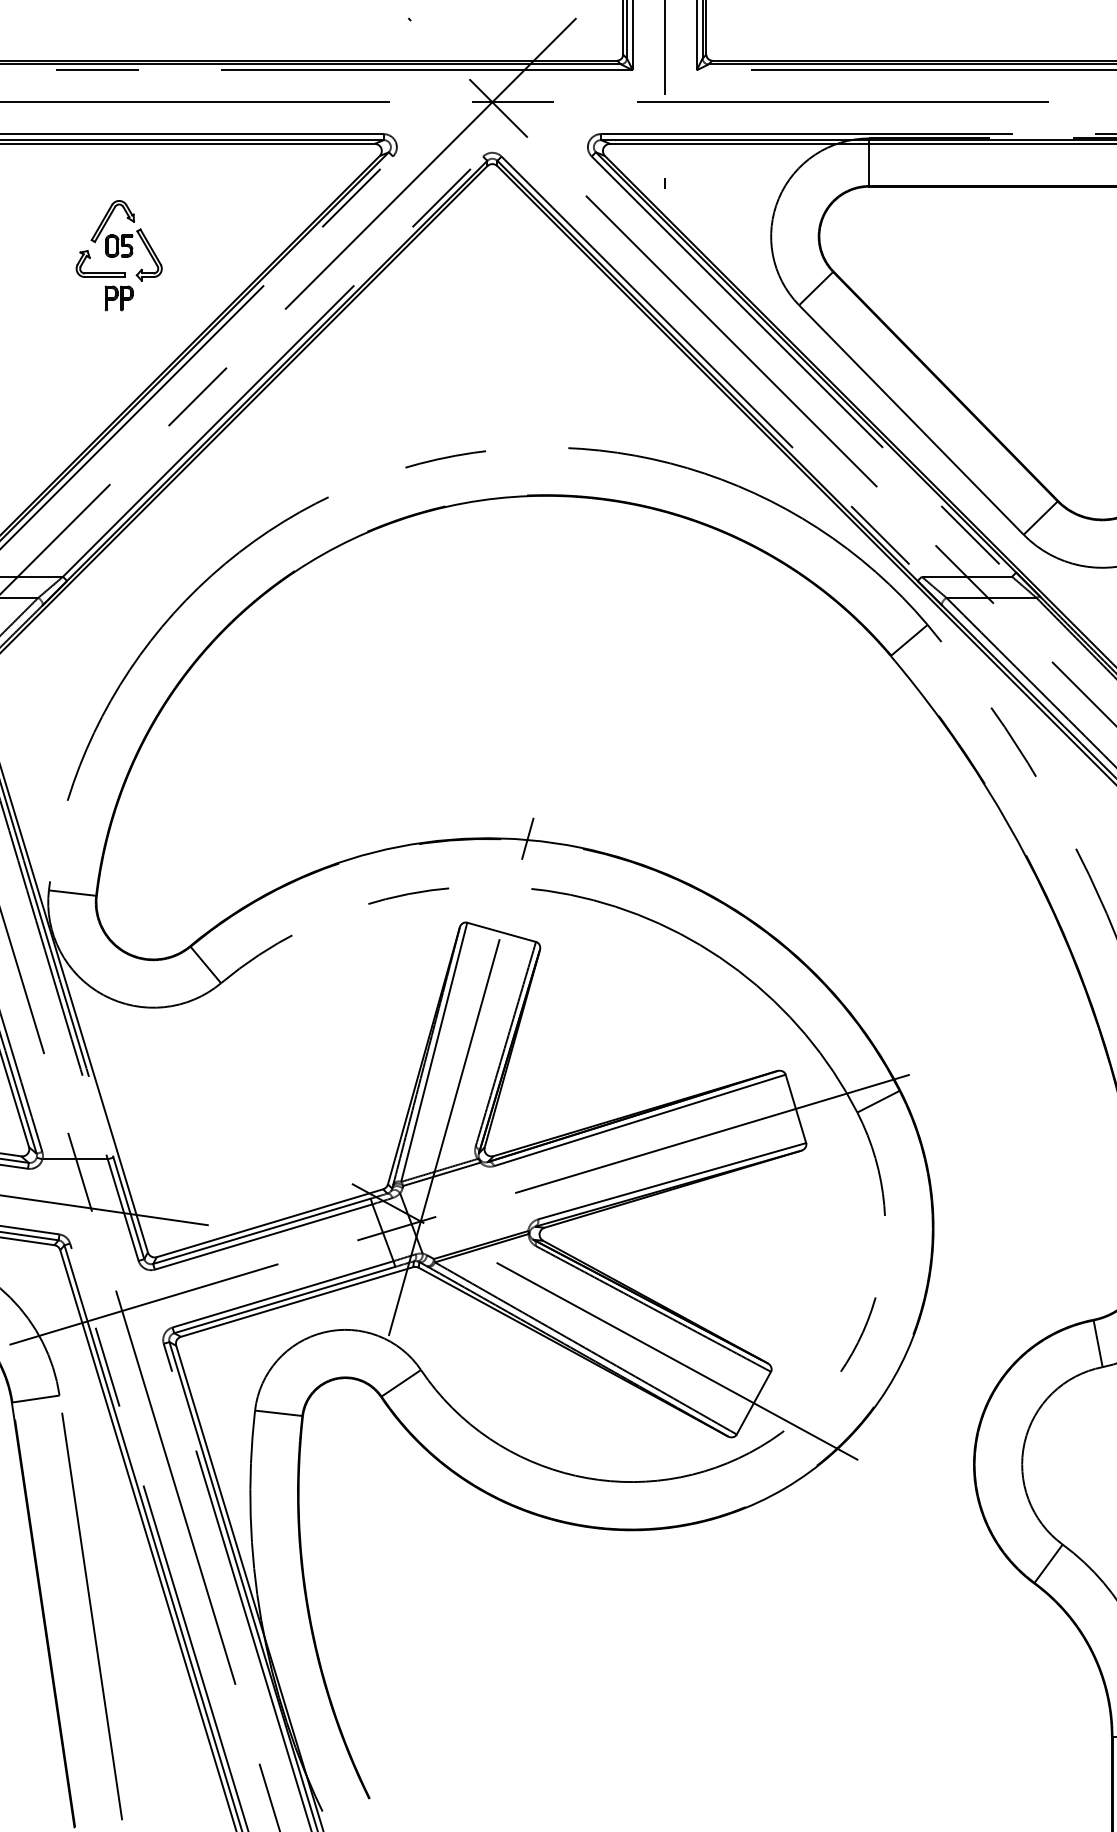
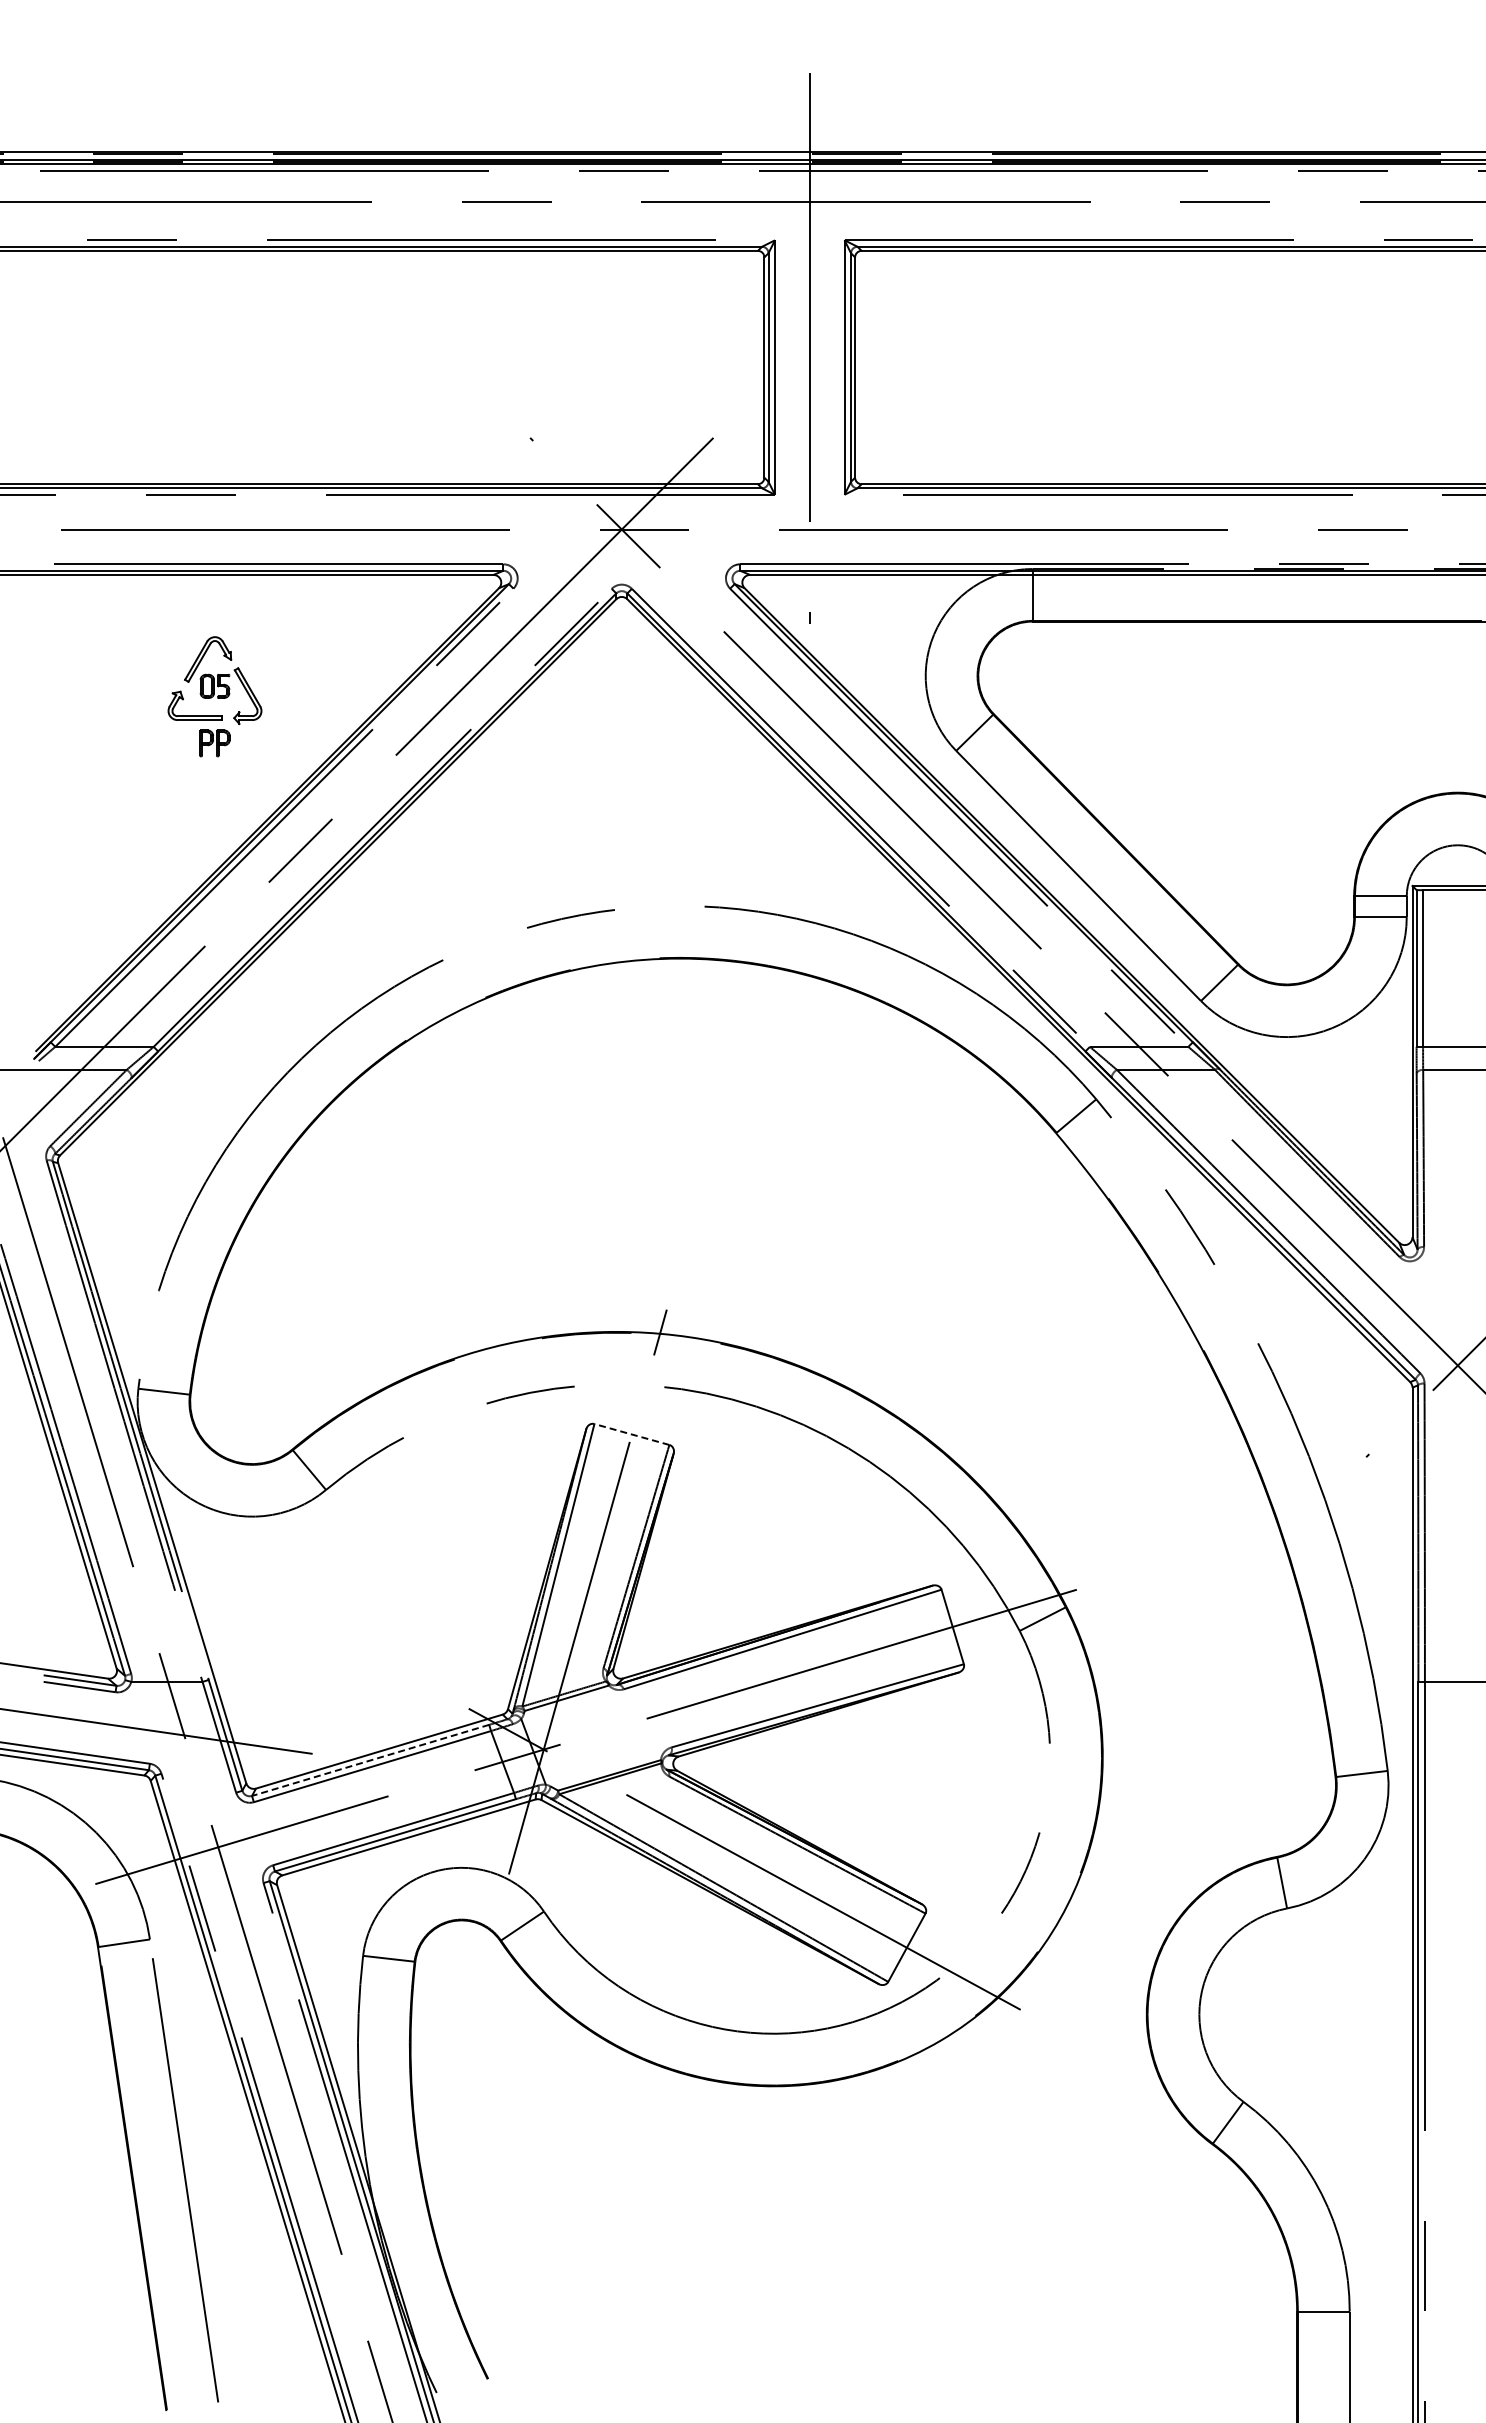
line: (501, 932) -> (631, 1434), solid -> dashed
line: (261, 1231) -> (370, 1760), solid -> dashed

